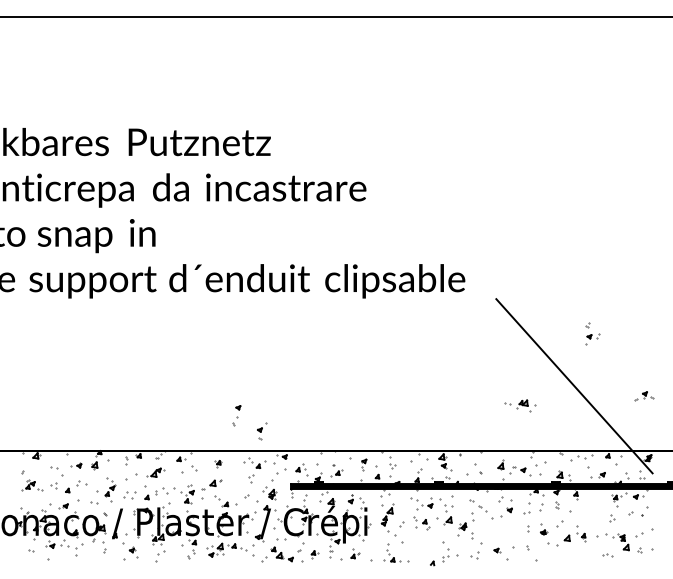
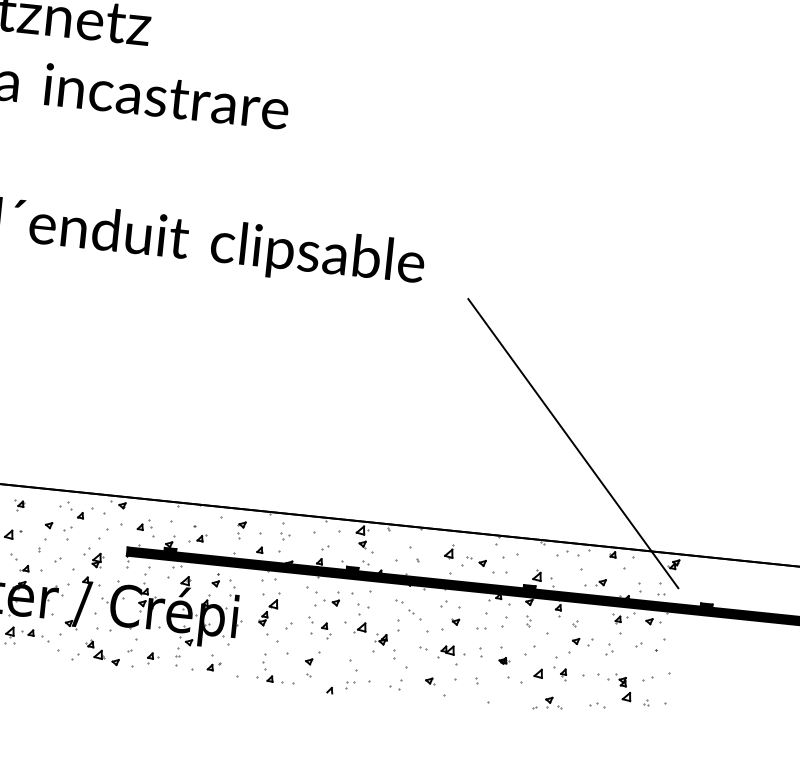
part: (592, 333) -> (581, 636), moved
part: (644, 396) -> (548, 703), moved
part: (520, 405) -> (442, 653), moved
part: (236, 415) -> (44, 536), moved
part: (262, 431) -> (312, 664), moved

